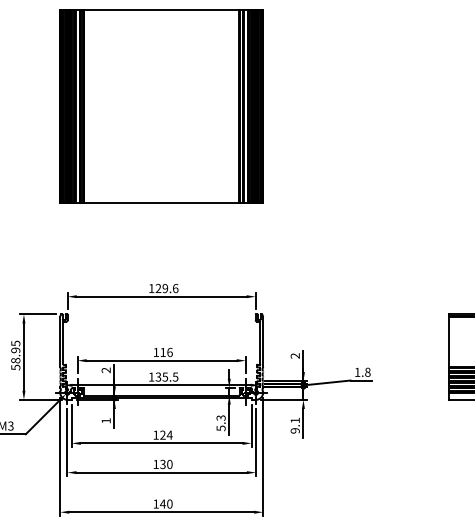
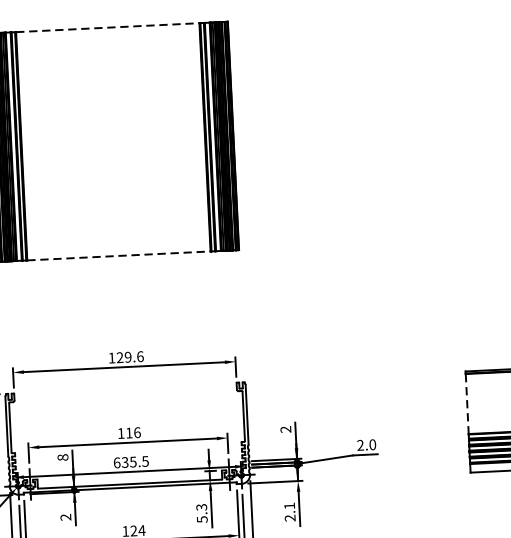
line: (162, 9) -> (108, 27), solid -> dashed
line: (162, 202) -> (119, 255), solid -> dashed
line: (449, 342) -> (467, 404), solid -> dashed
text: (105, 370) -> (62, 457), 2 -> 8
text: (362, 371) -> (366, 444), 1.8 -> 2.0
text: (151, 376) -> (116, 462), 135.5 -> 635.5
text: (105, 420) -> (65, 516), 1 -> 2
text: (295, 430) -> (290, 517), 9.1 -> 2.1

